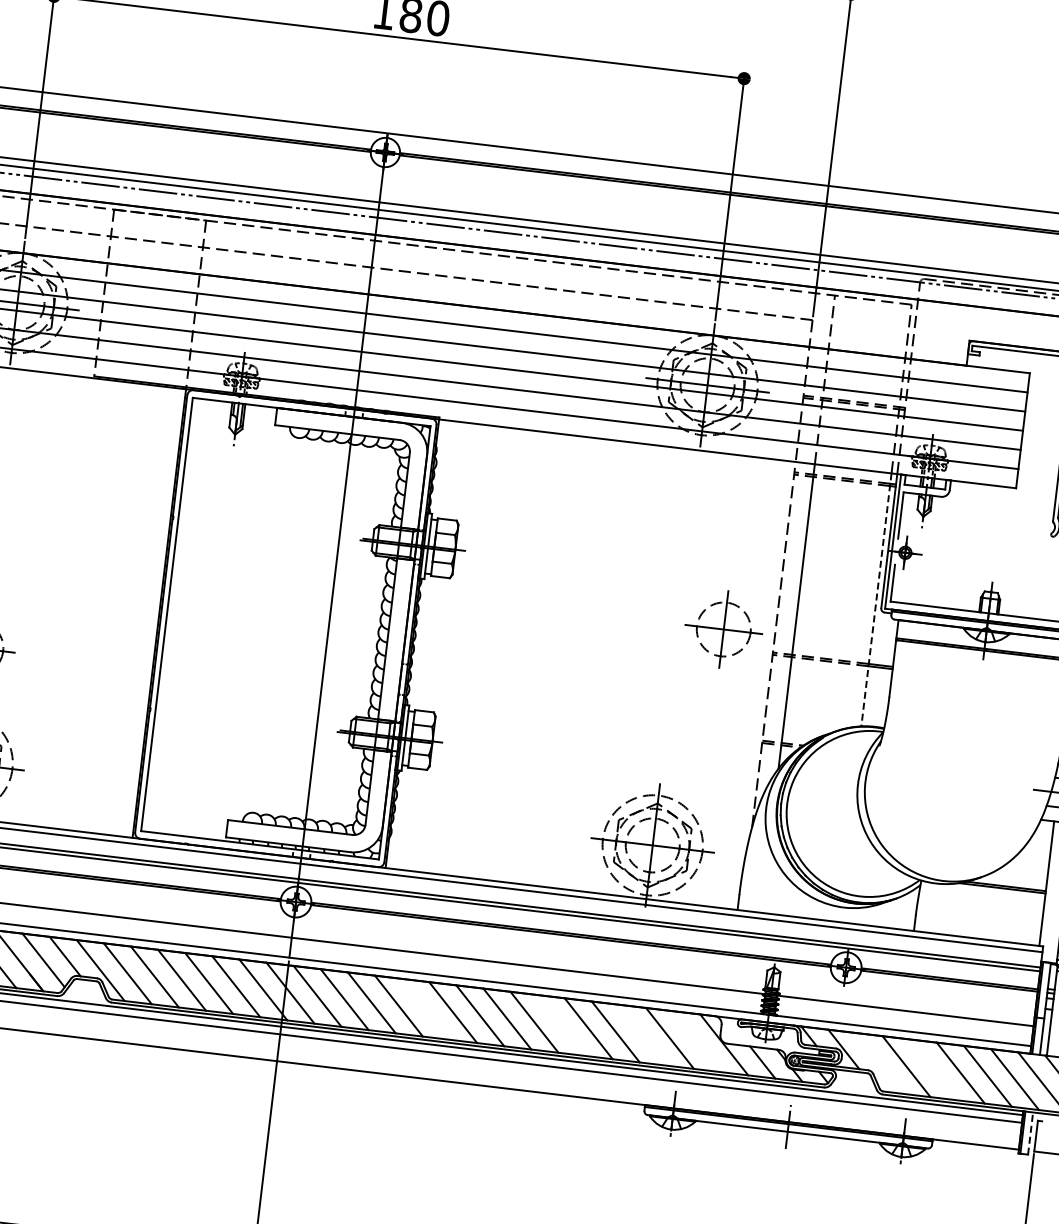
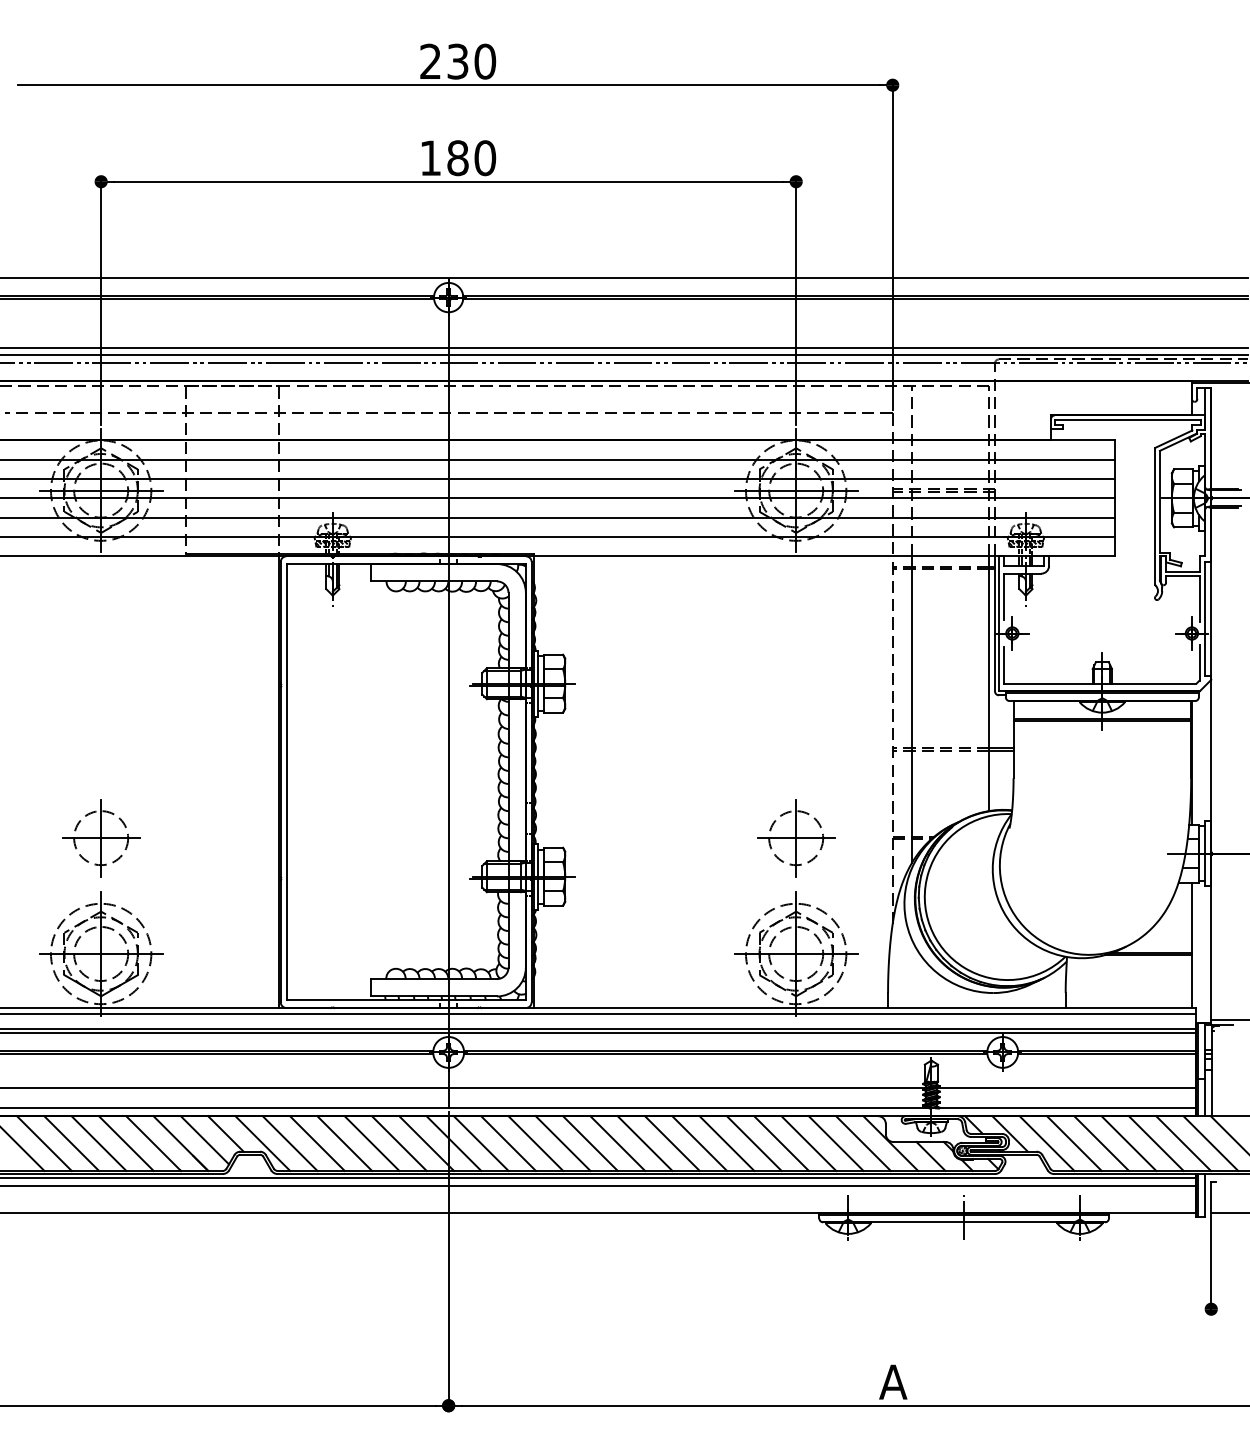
line: (876, 600) -> (989, 684), dashed -> solid
part: (724, 629) -> (796, 838), moved
line: (426, 1009) -> (590, 1143), added
line: (561, 1025) -> (726, 1143), added
line: (642, 1035) -> (808, 1143), added
line: (697, 1041) -> (863, 1143), added
line: (878, 1063) -> (1046, 1143), added
line: (933, 1069) -> (1101, 1143), added
line: (1030, 1132) -> (1205, 1194), dashed -> solid

